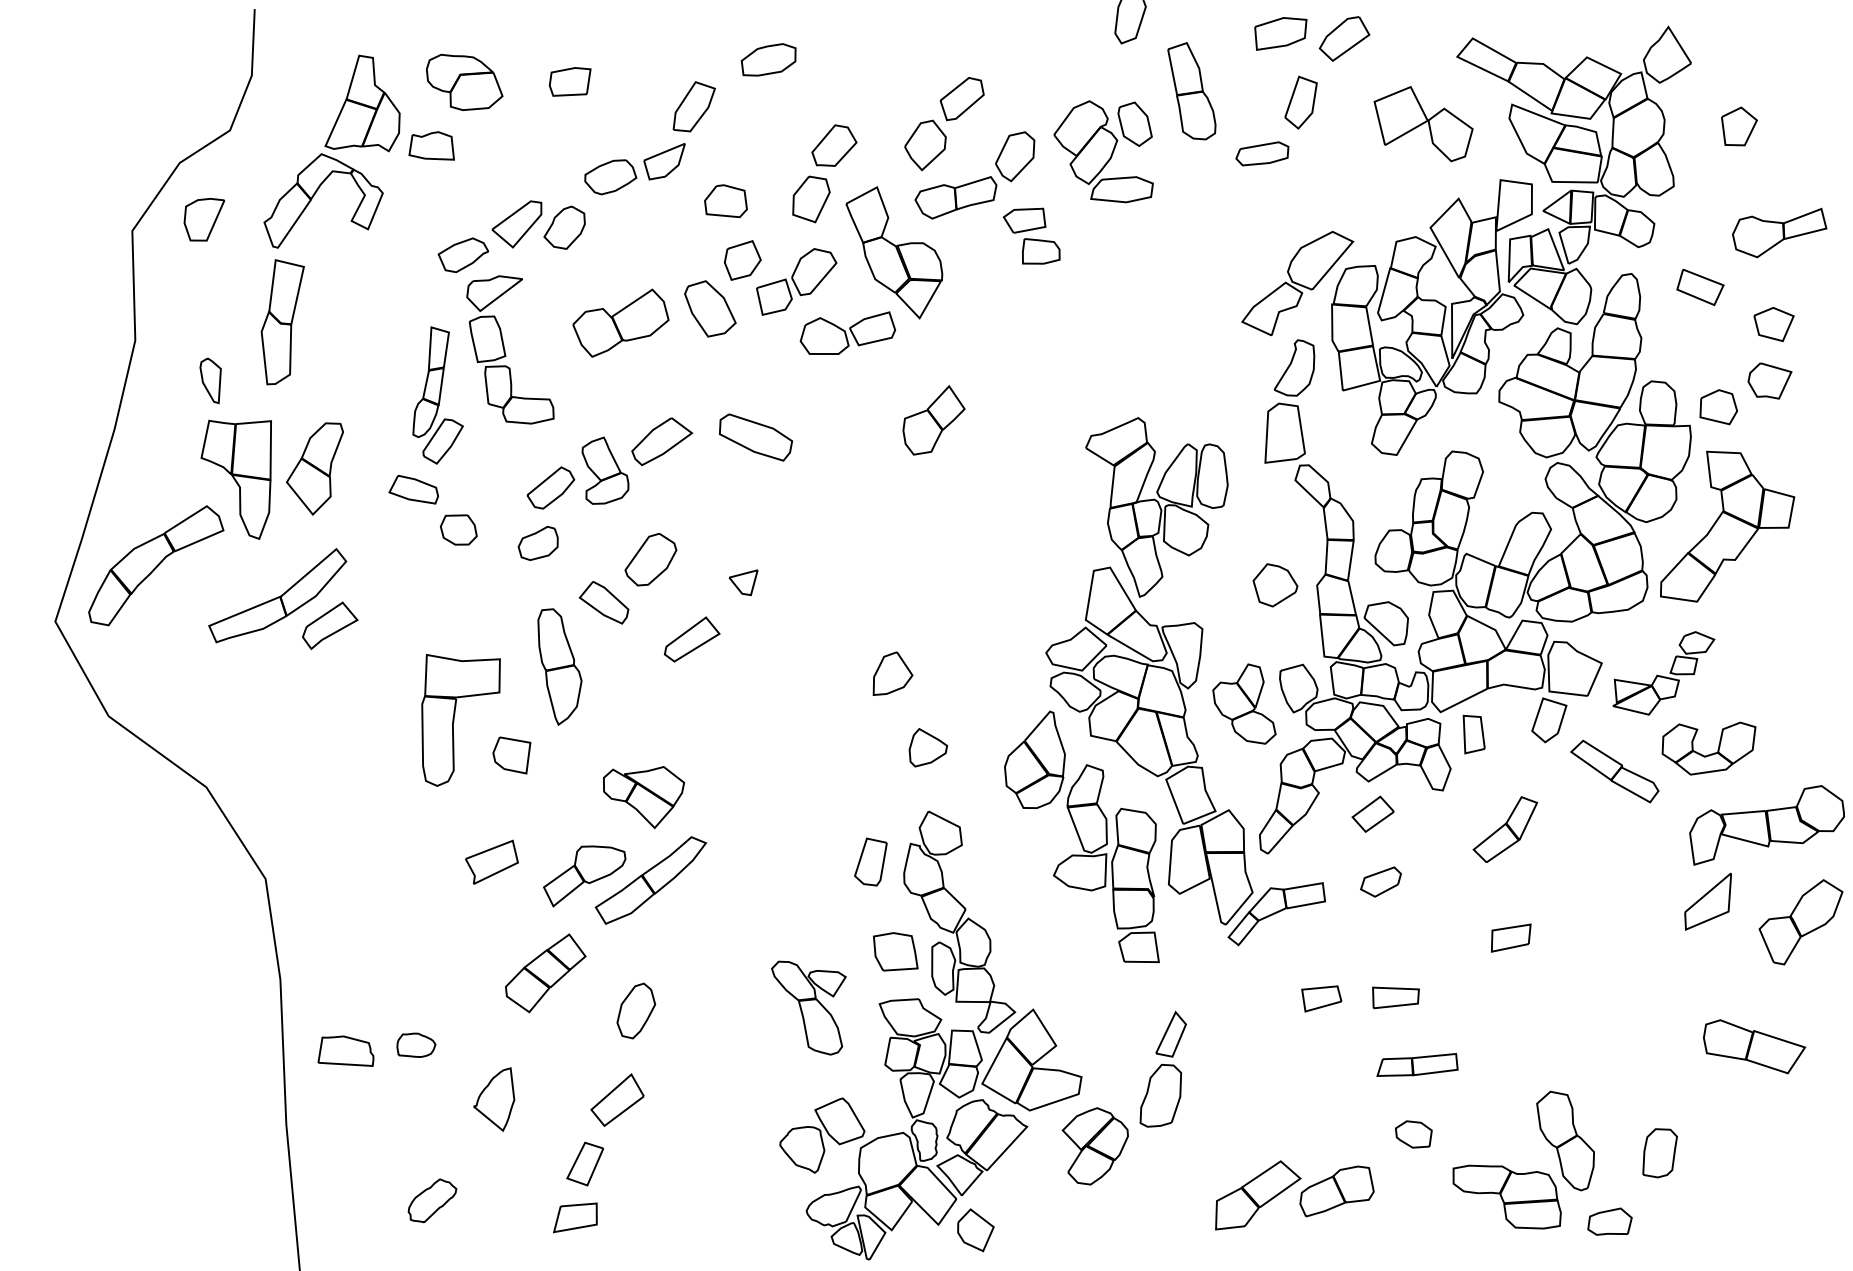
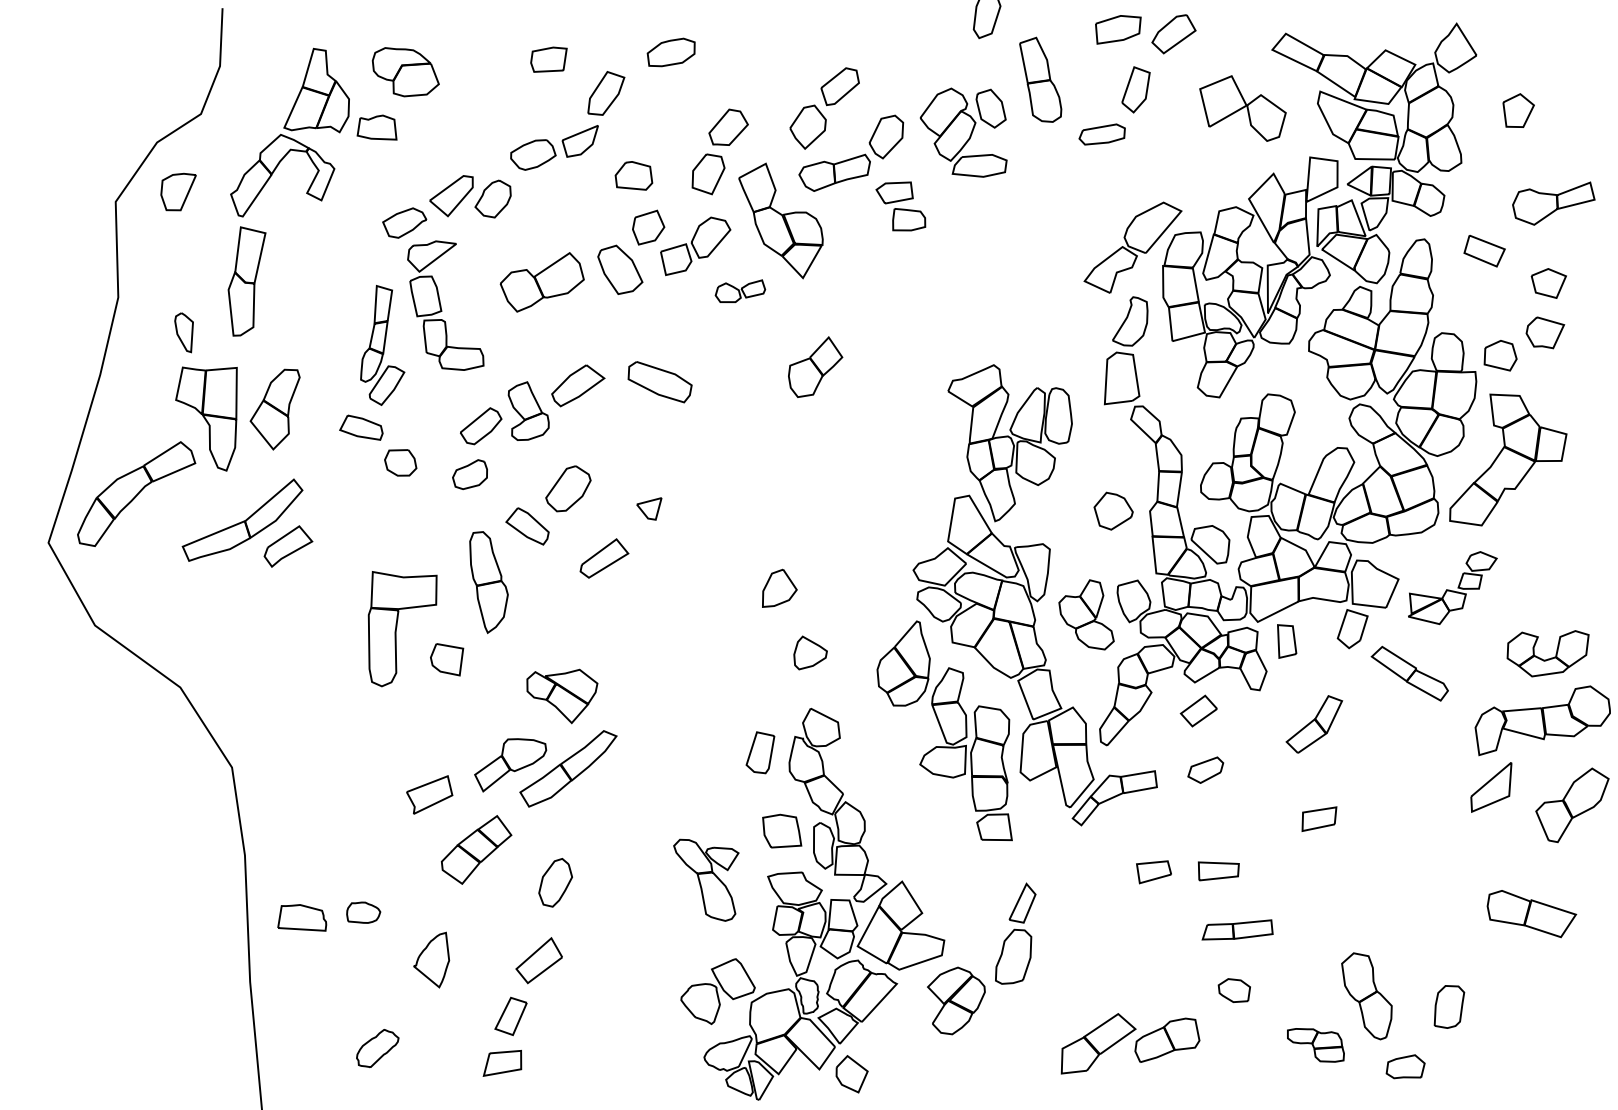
part: (569, 81) -> (548, 59), moved
part: (848, 333) -> (740, 291), size x0.6
part: (1708, 748) -> (1547, 653), moved
part: (491, 861) -> (429, 794), moved
part: (1506, 1197) -> (1315, 1045), size x0.6

